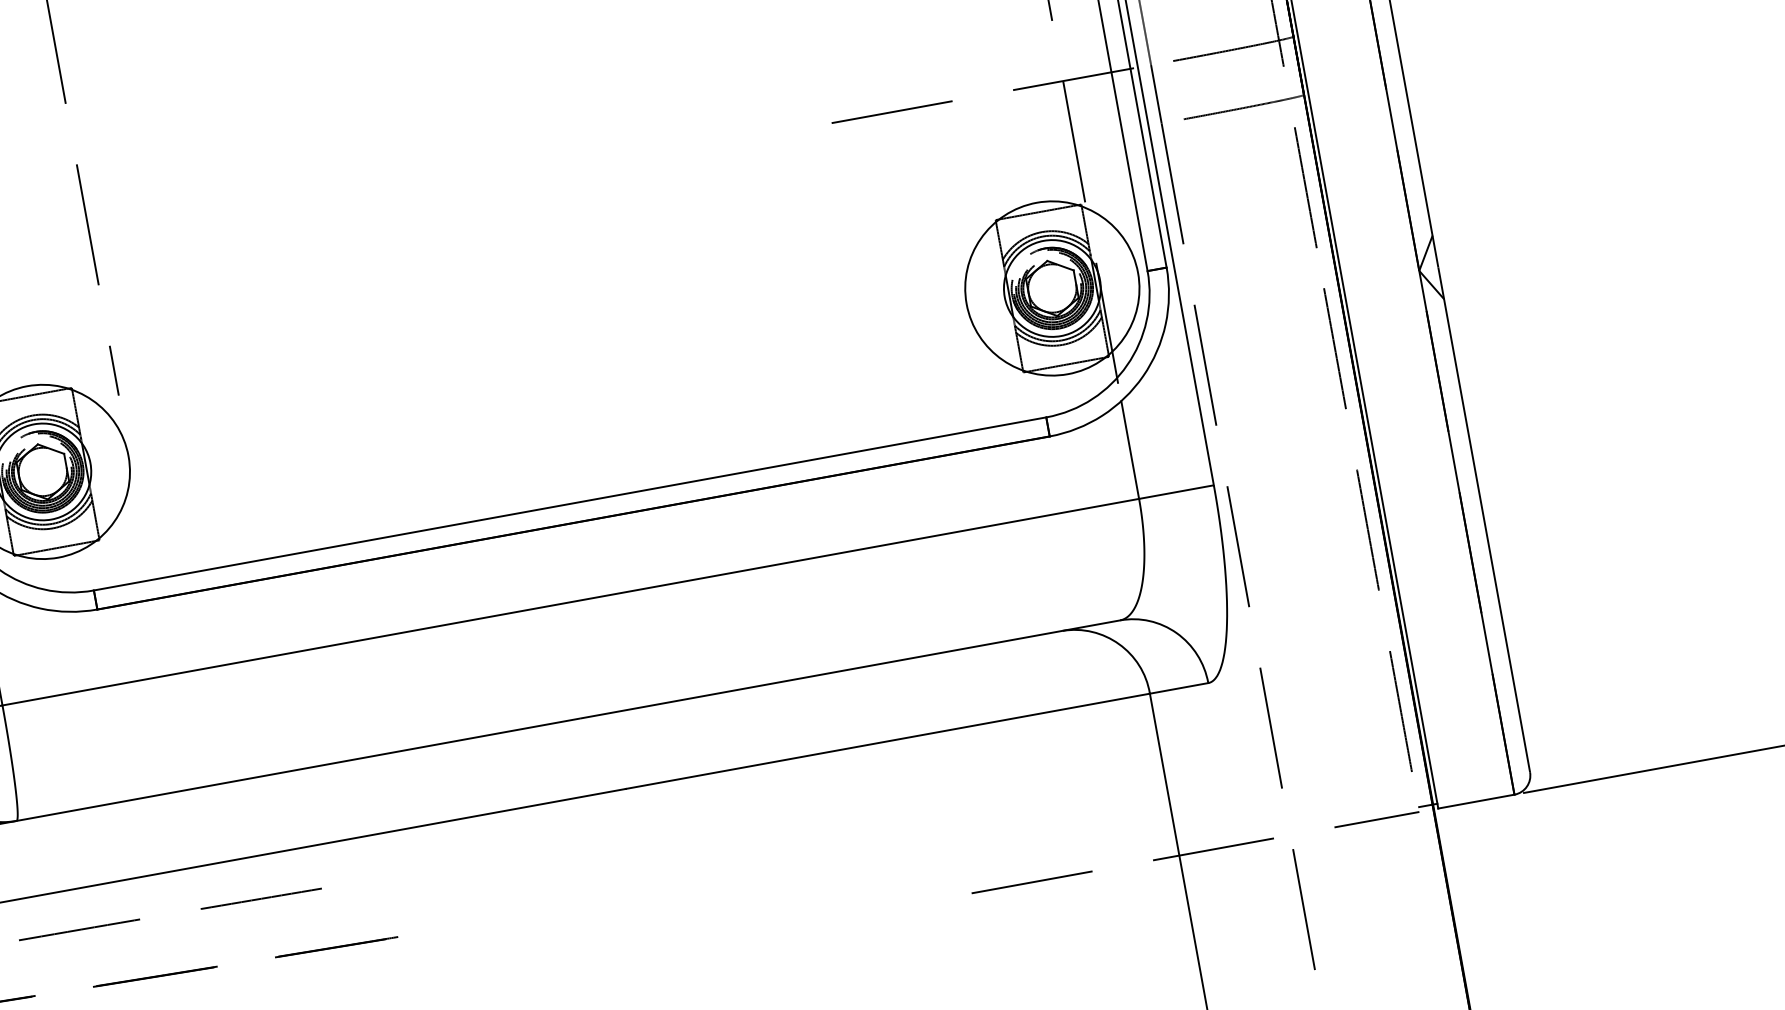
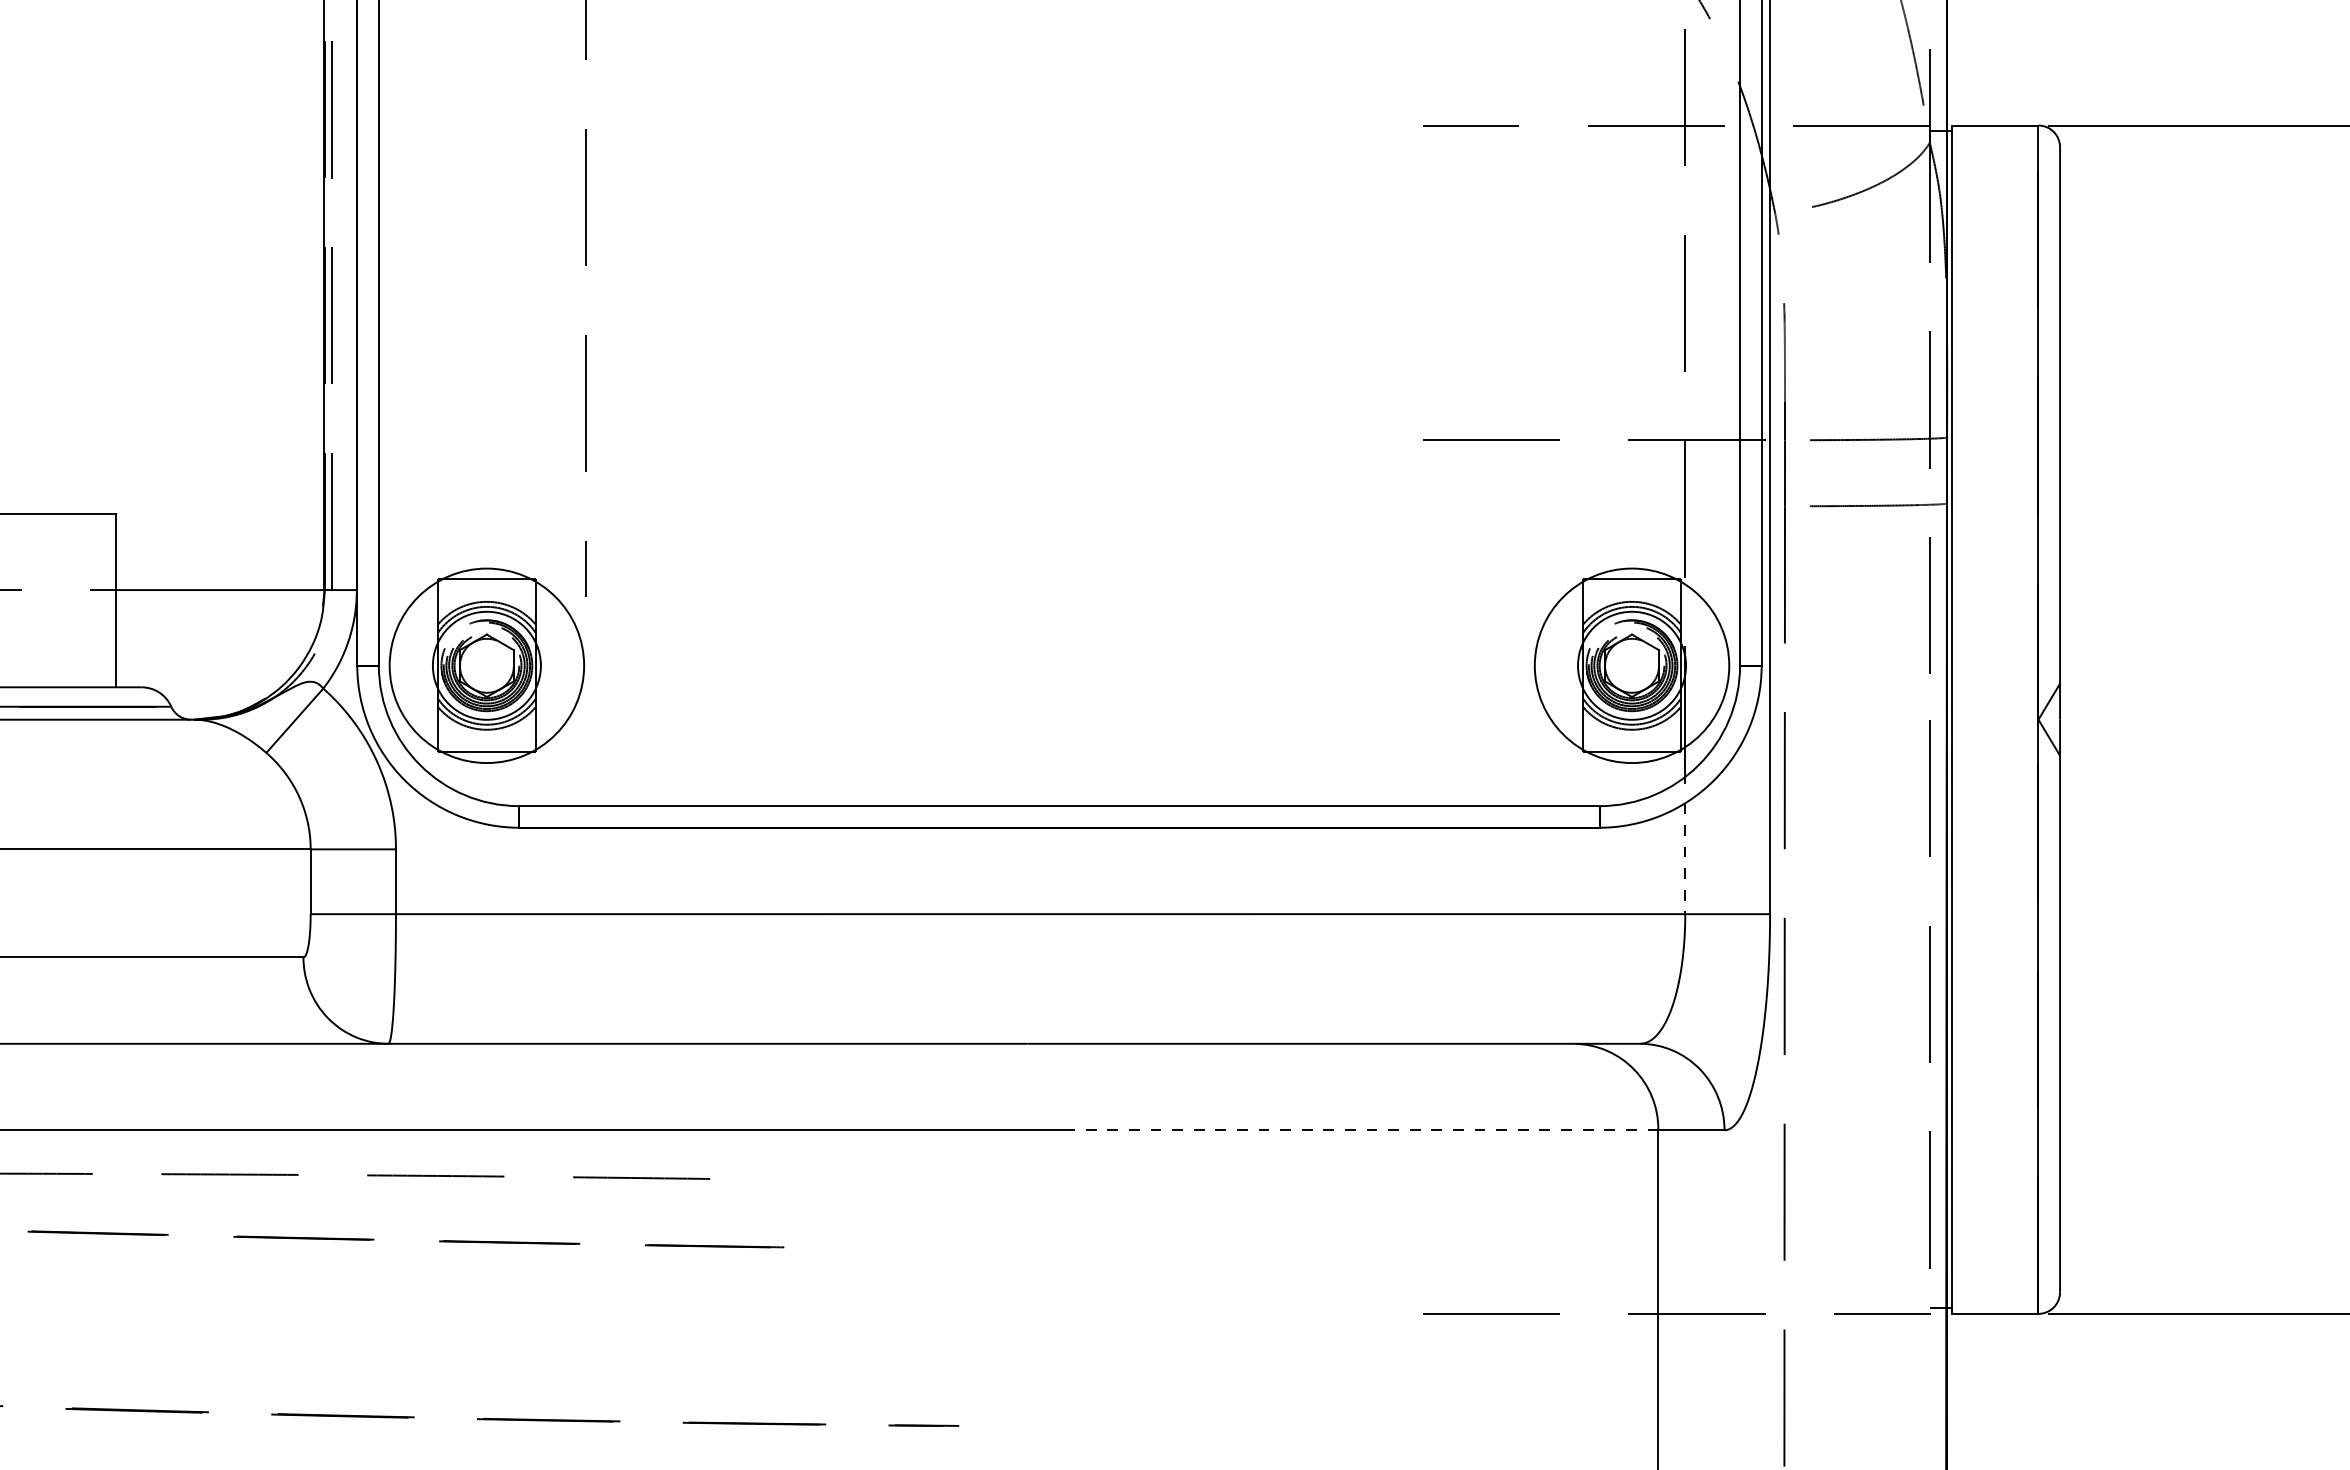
line: (1130, 450) -> (1685, 859), solid -> dashed
line: (887, 741) -> (1360, 1130), solid -> dashed

